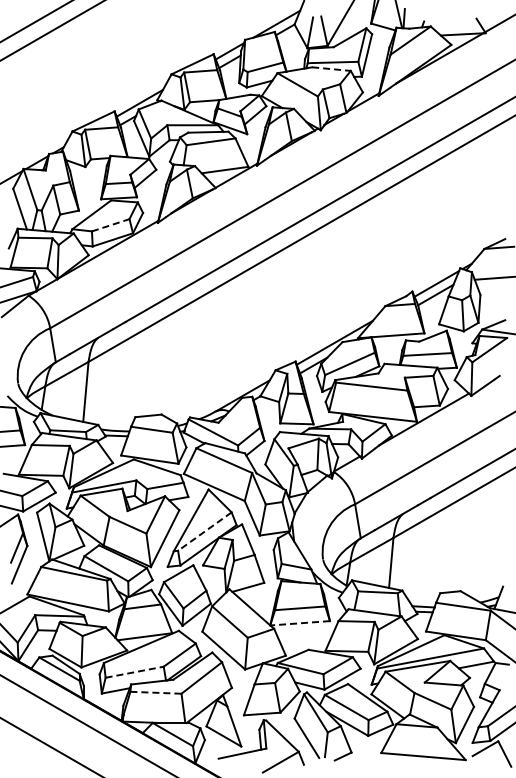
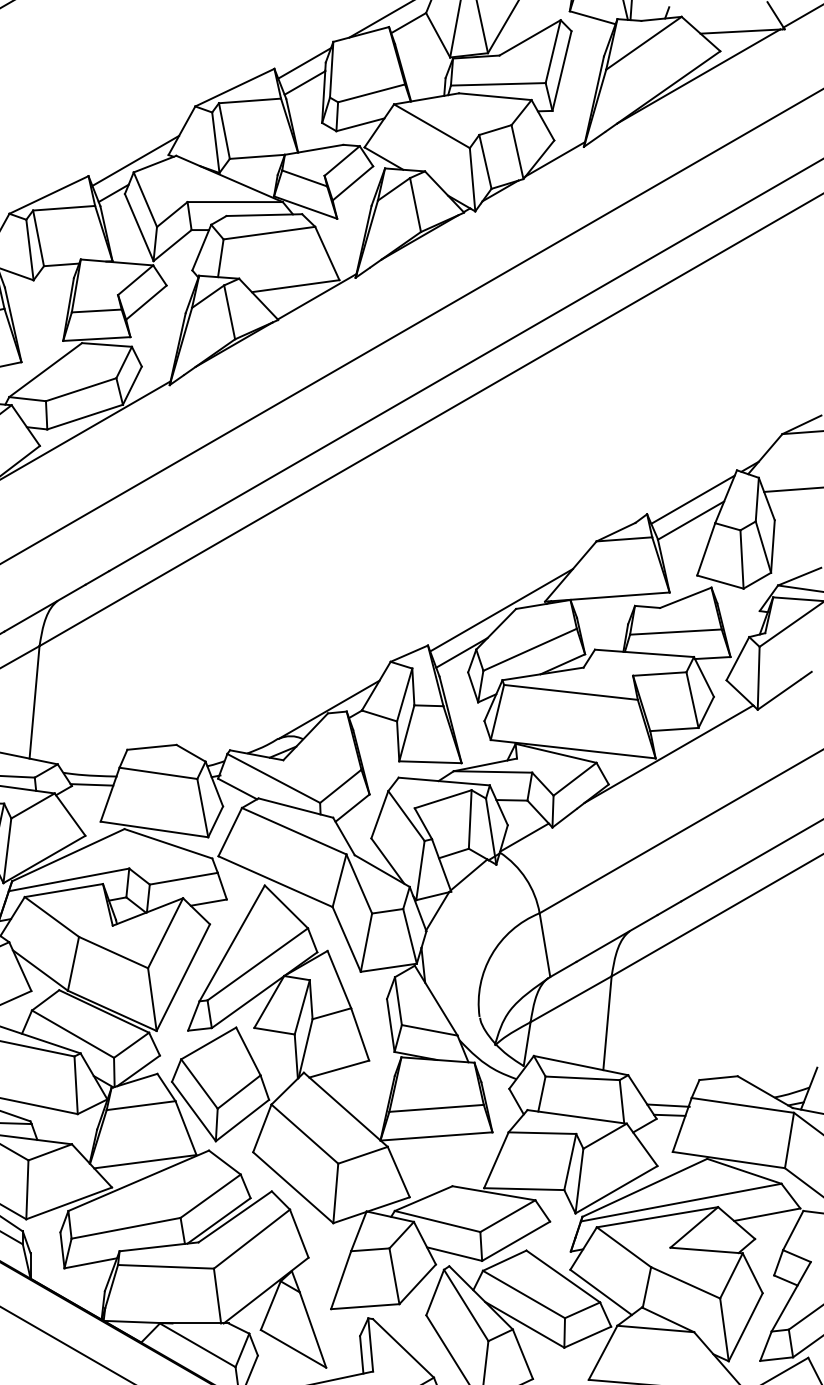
line: (331, 69) -> (495, 97), dashed -> solid
line: (110, 225) -> (80, 390), dashed -> solid
line: (204, 531) -> (257, 964), dashed -> solid
line: (300, 623) -> (437, 1136), dashed -> solid
line: (134, 672) -> (125, 1228), dashed -> solid
line: (155, 692) -> (165, 1266), dashed -> solid

